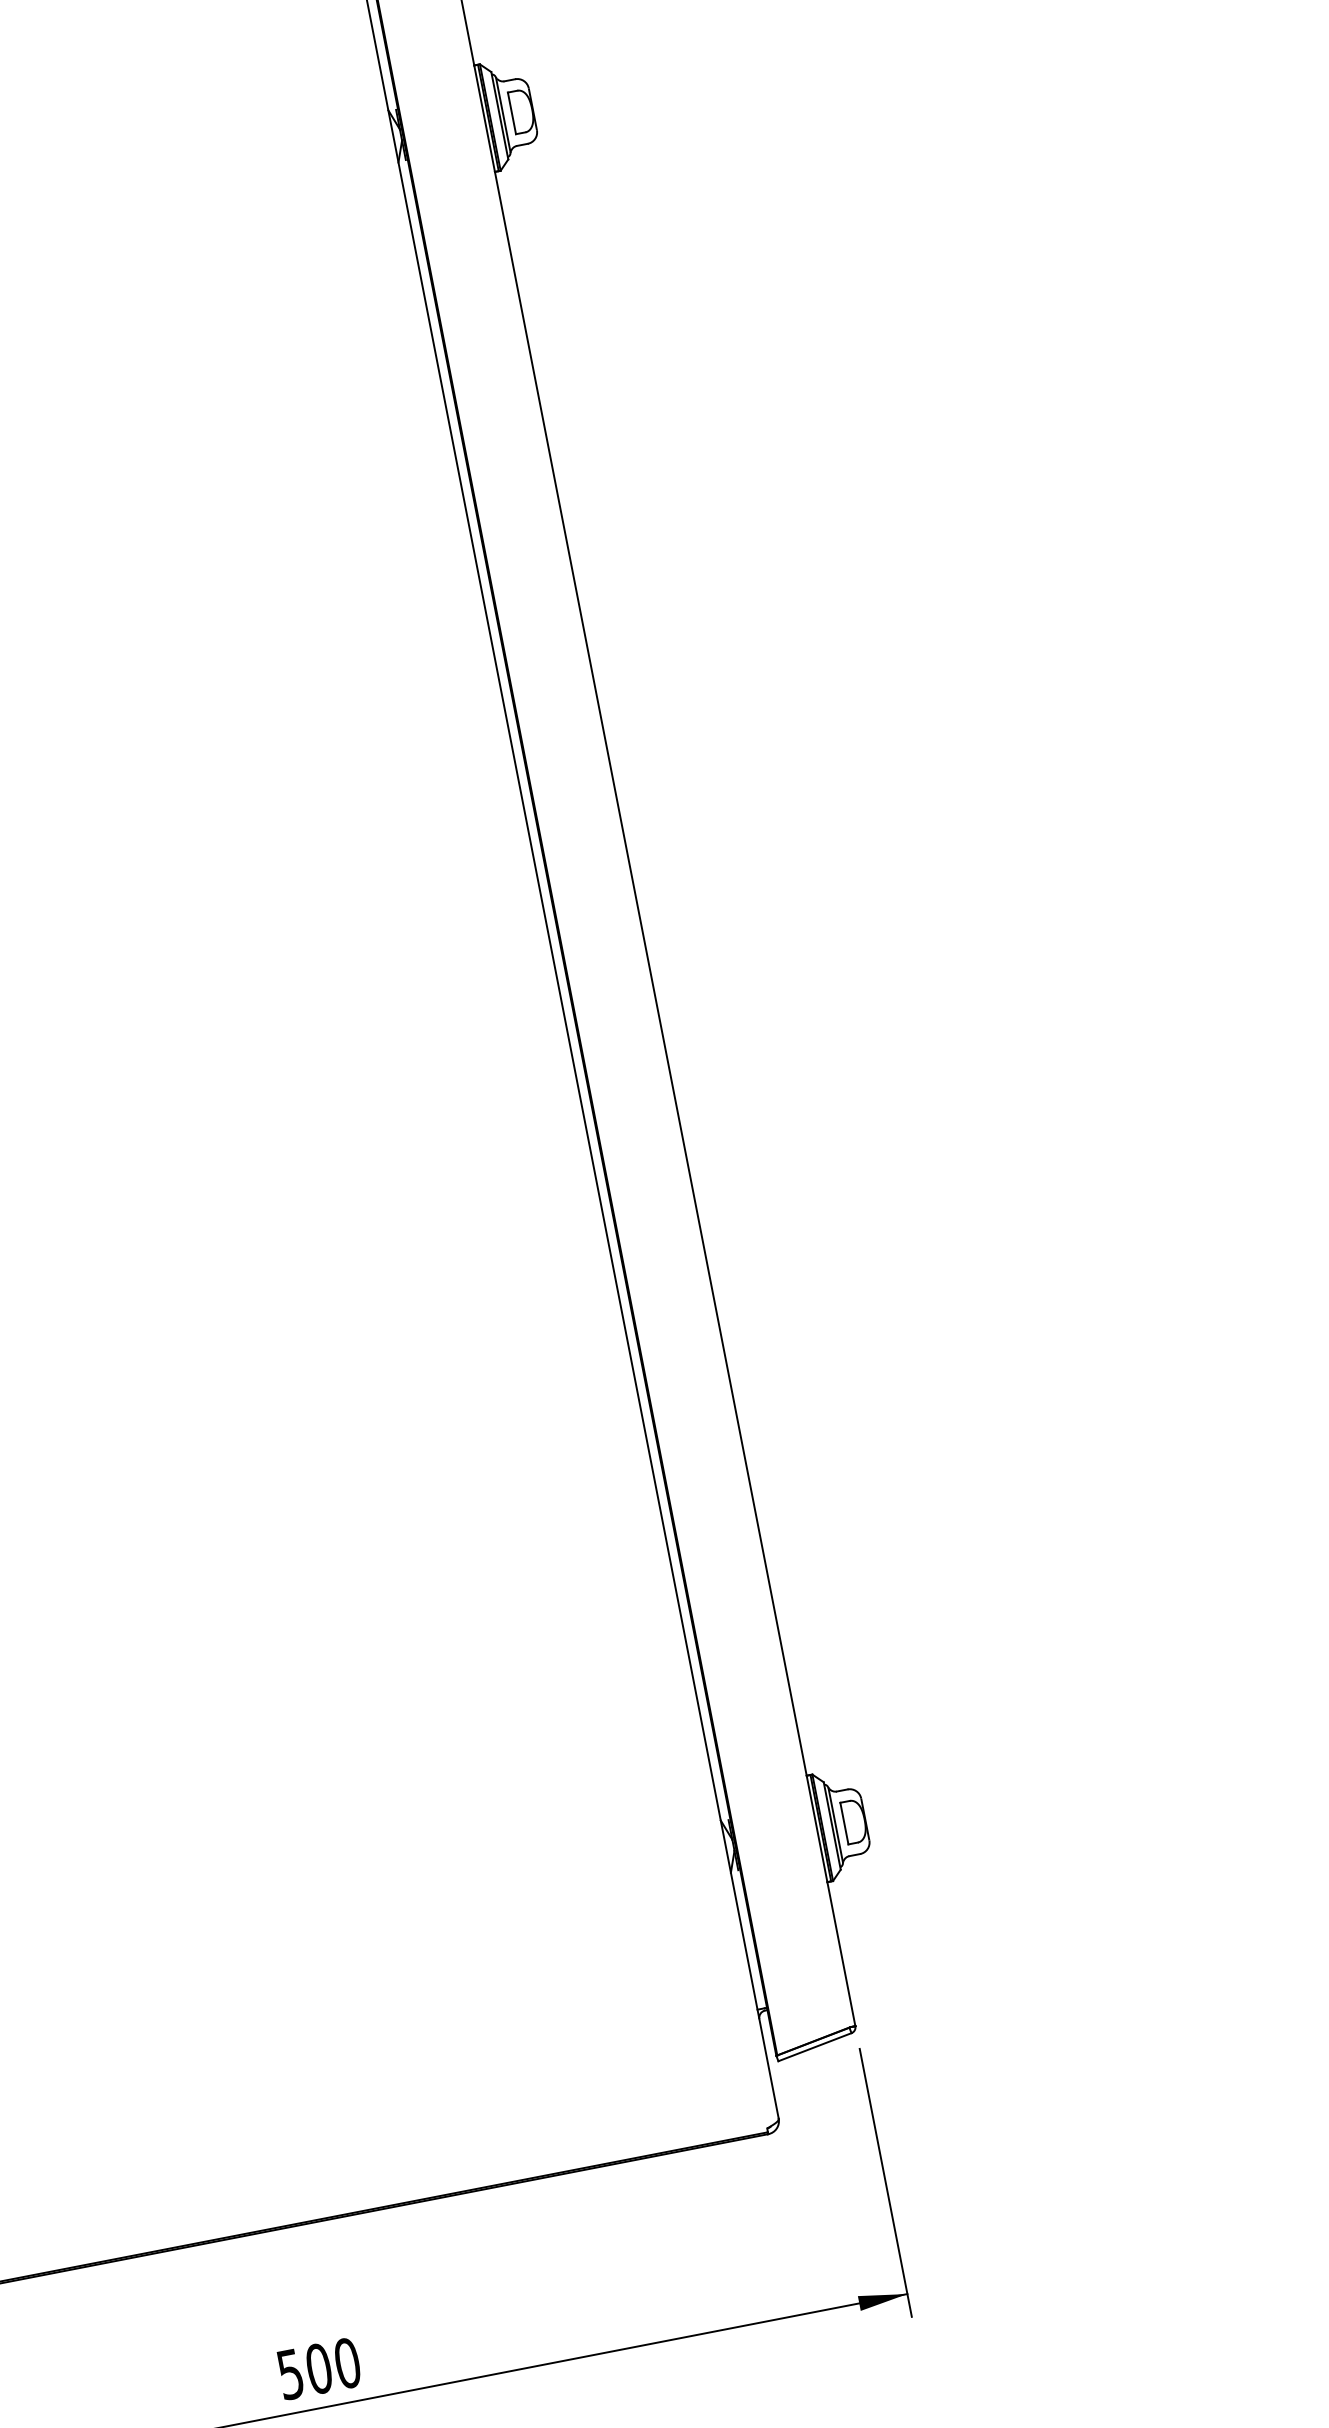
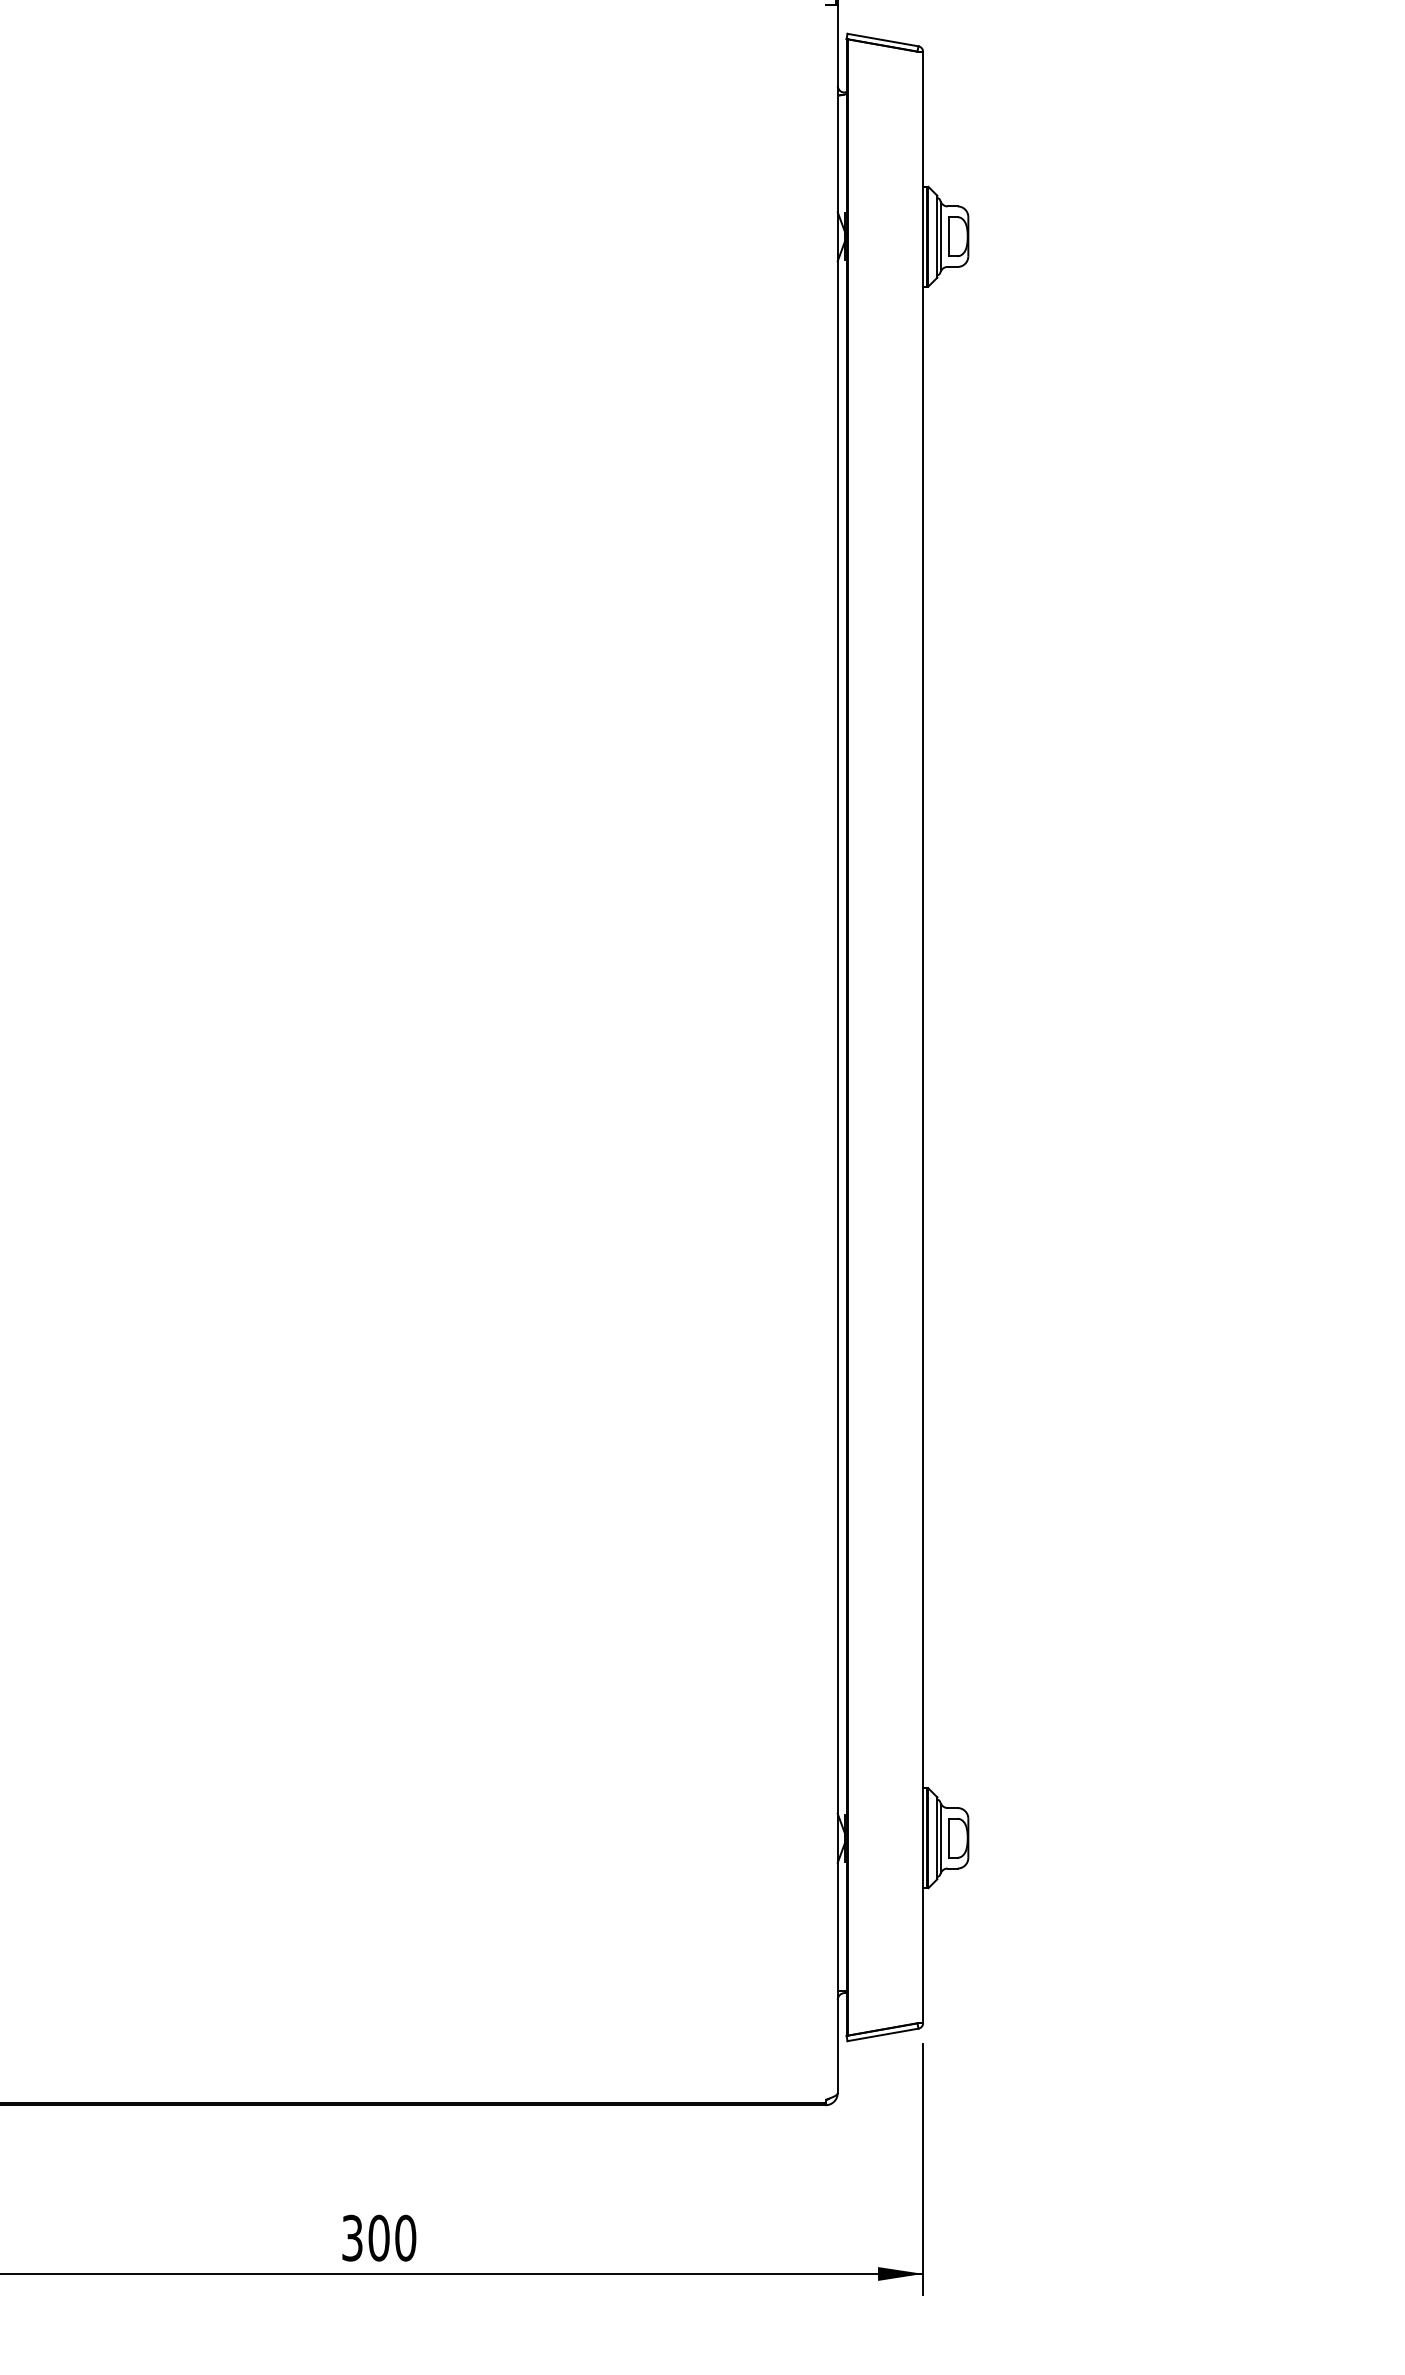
text: (290, 2373) -> (352, 2237), 500 -> 300

